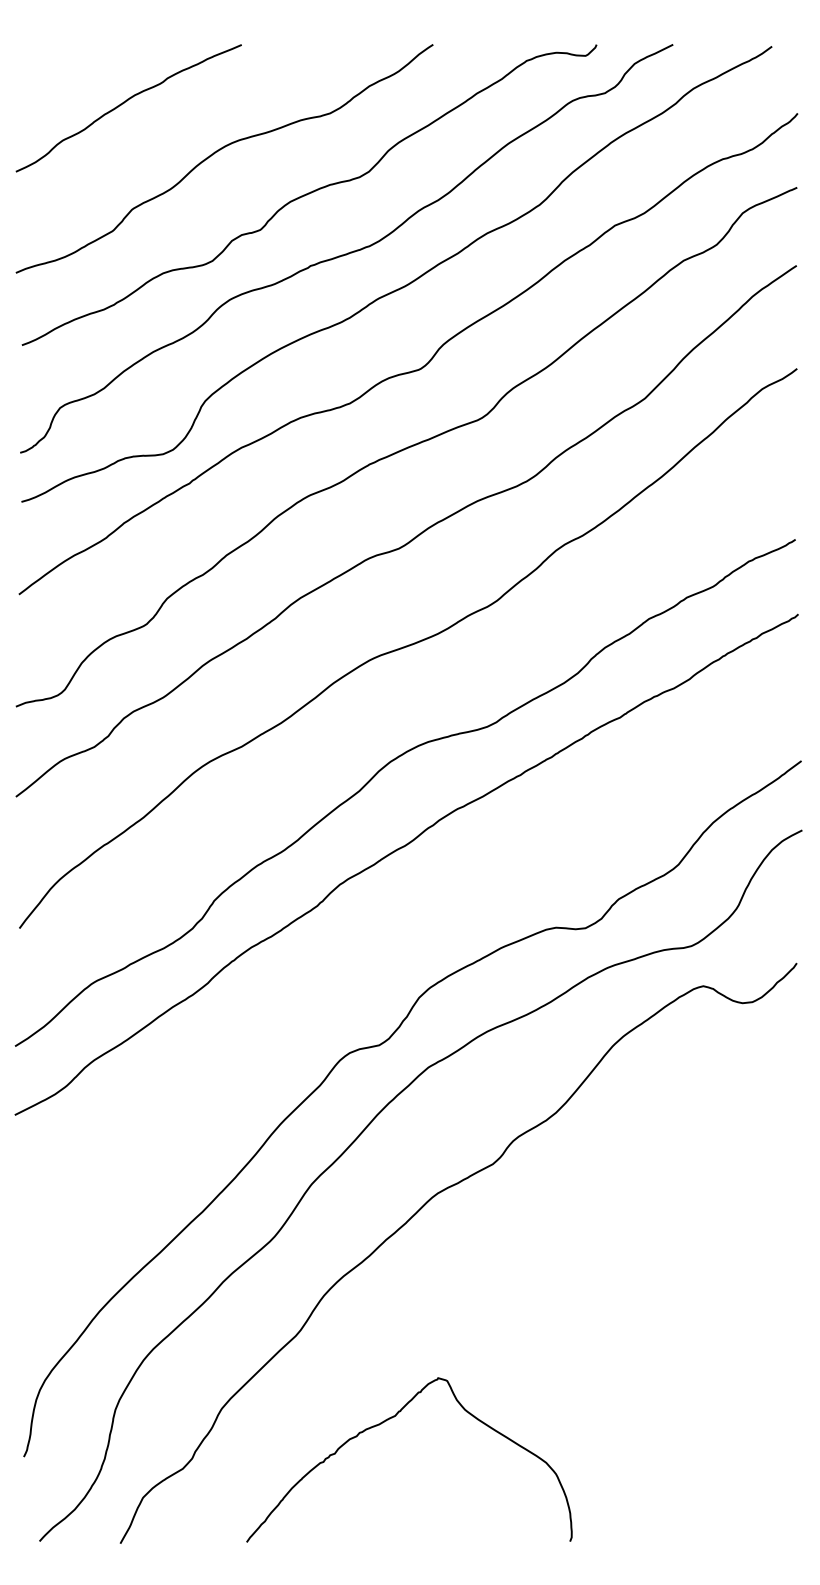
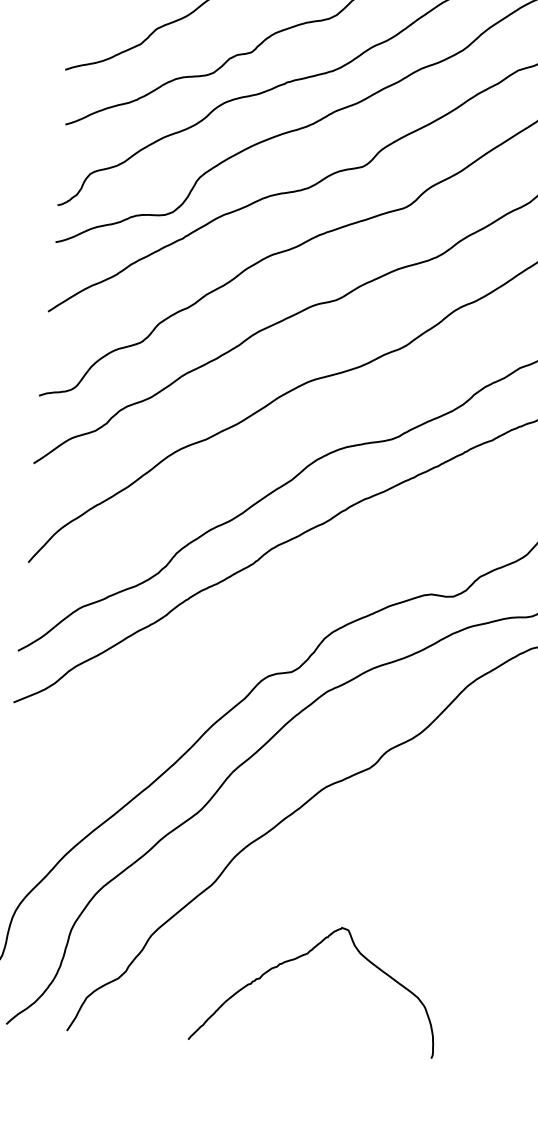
curve: (390, 1419) -> (303, 956), moved

